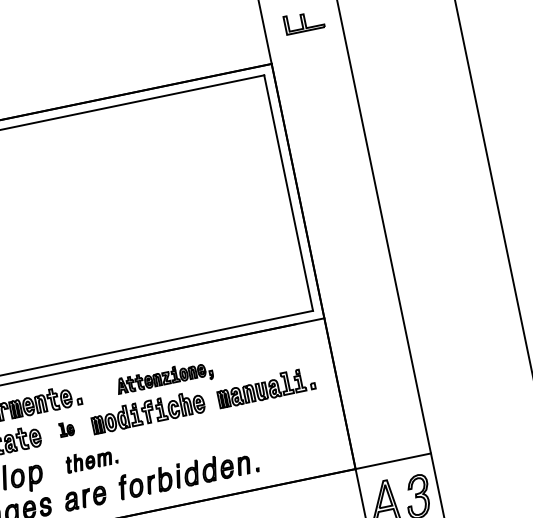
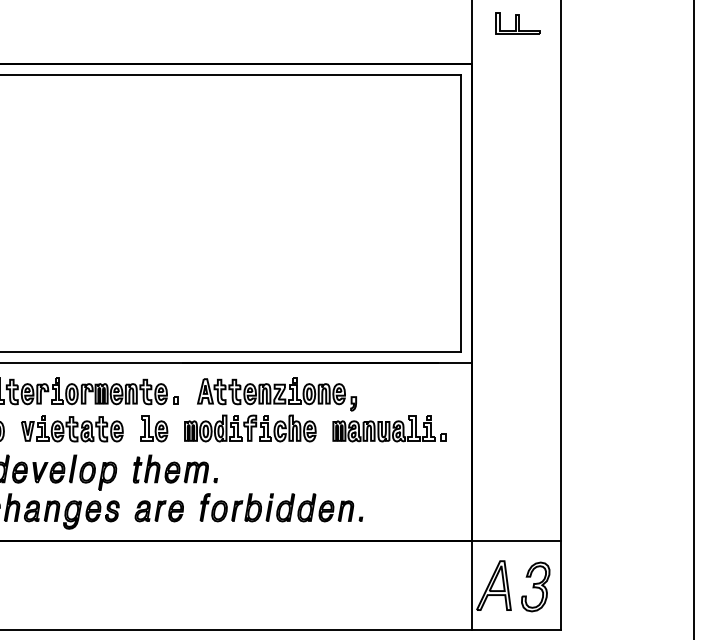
part: (165, 378) -> (277, 394), size x1.43
part: (66, 429) -> (154, 428), size x1.67
part: (91, 459) -> (175, 468), size x1.43

